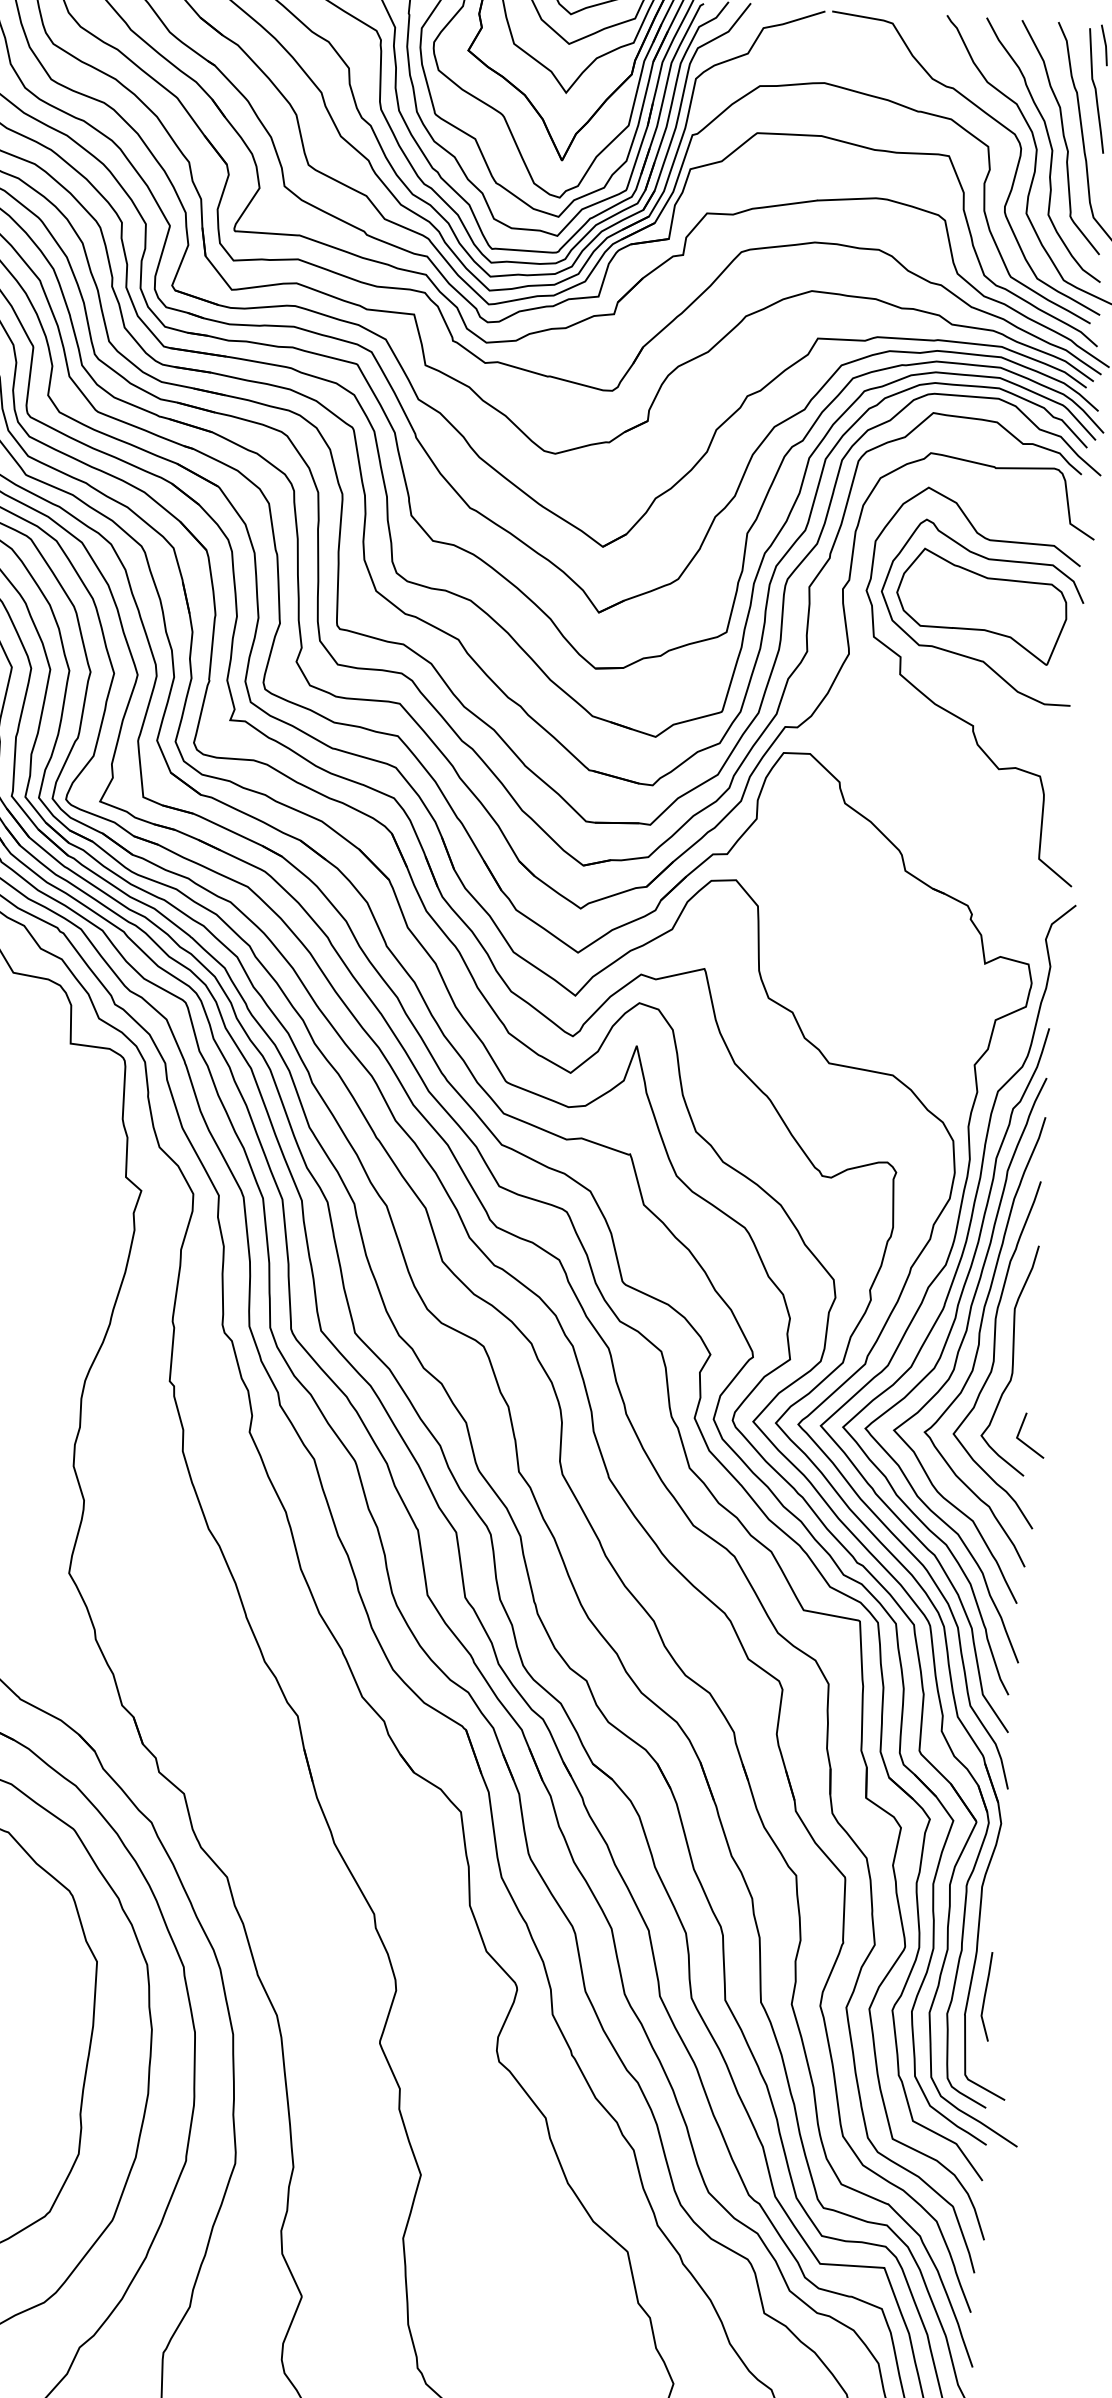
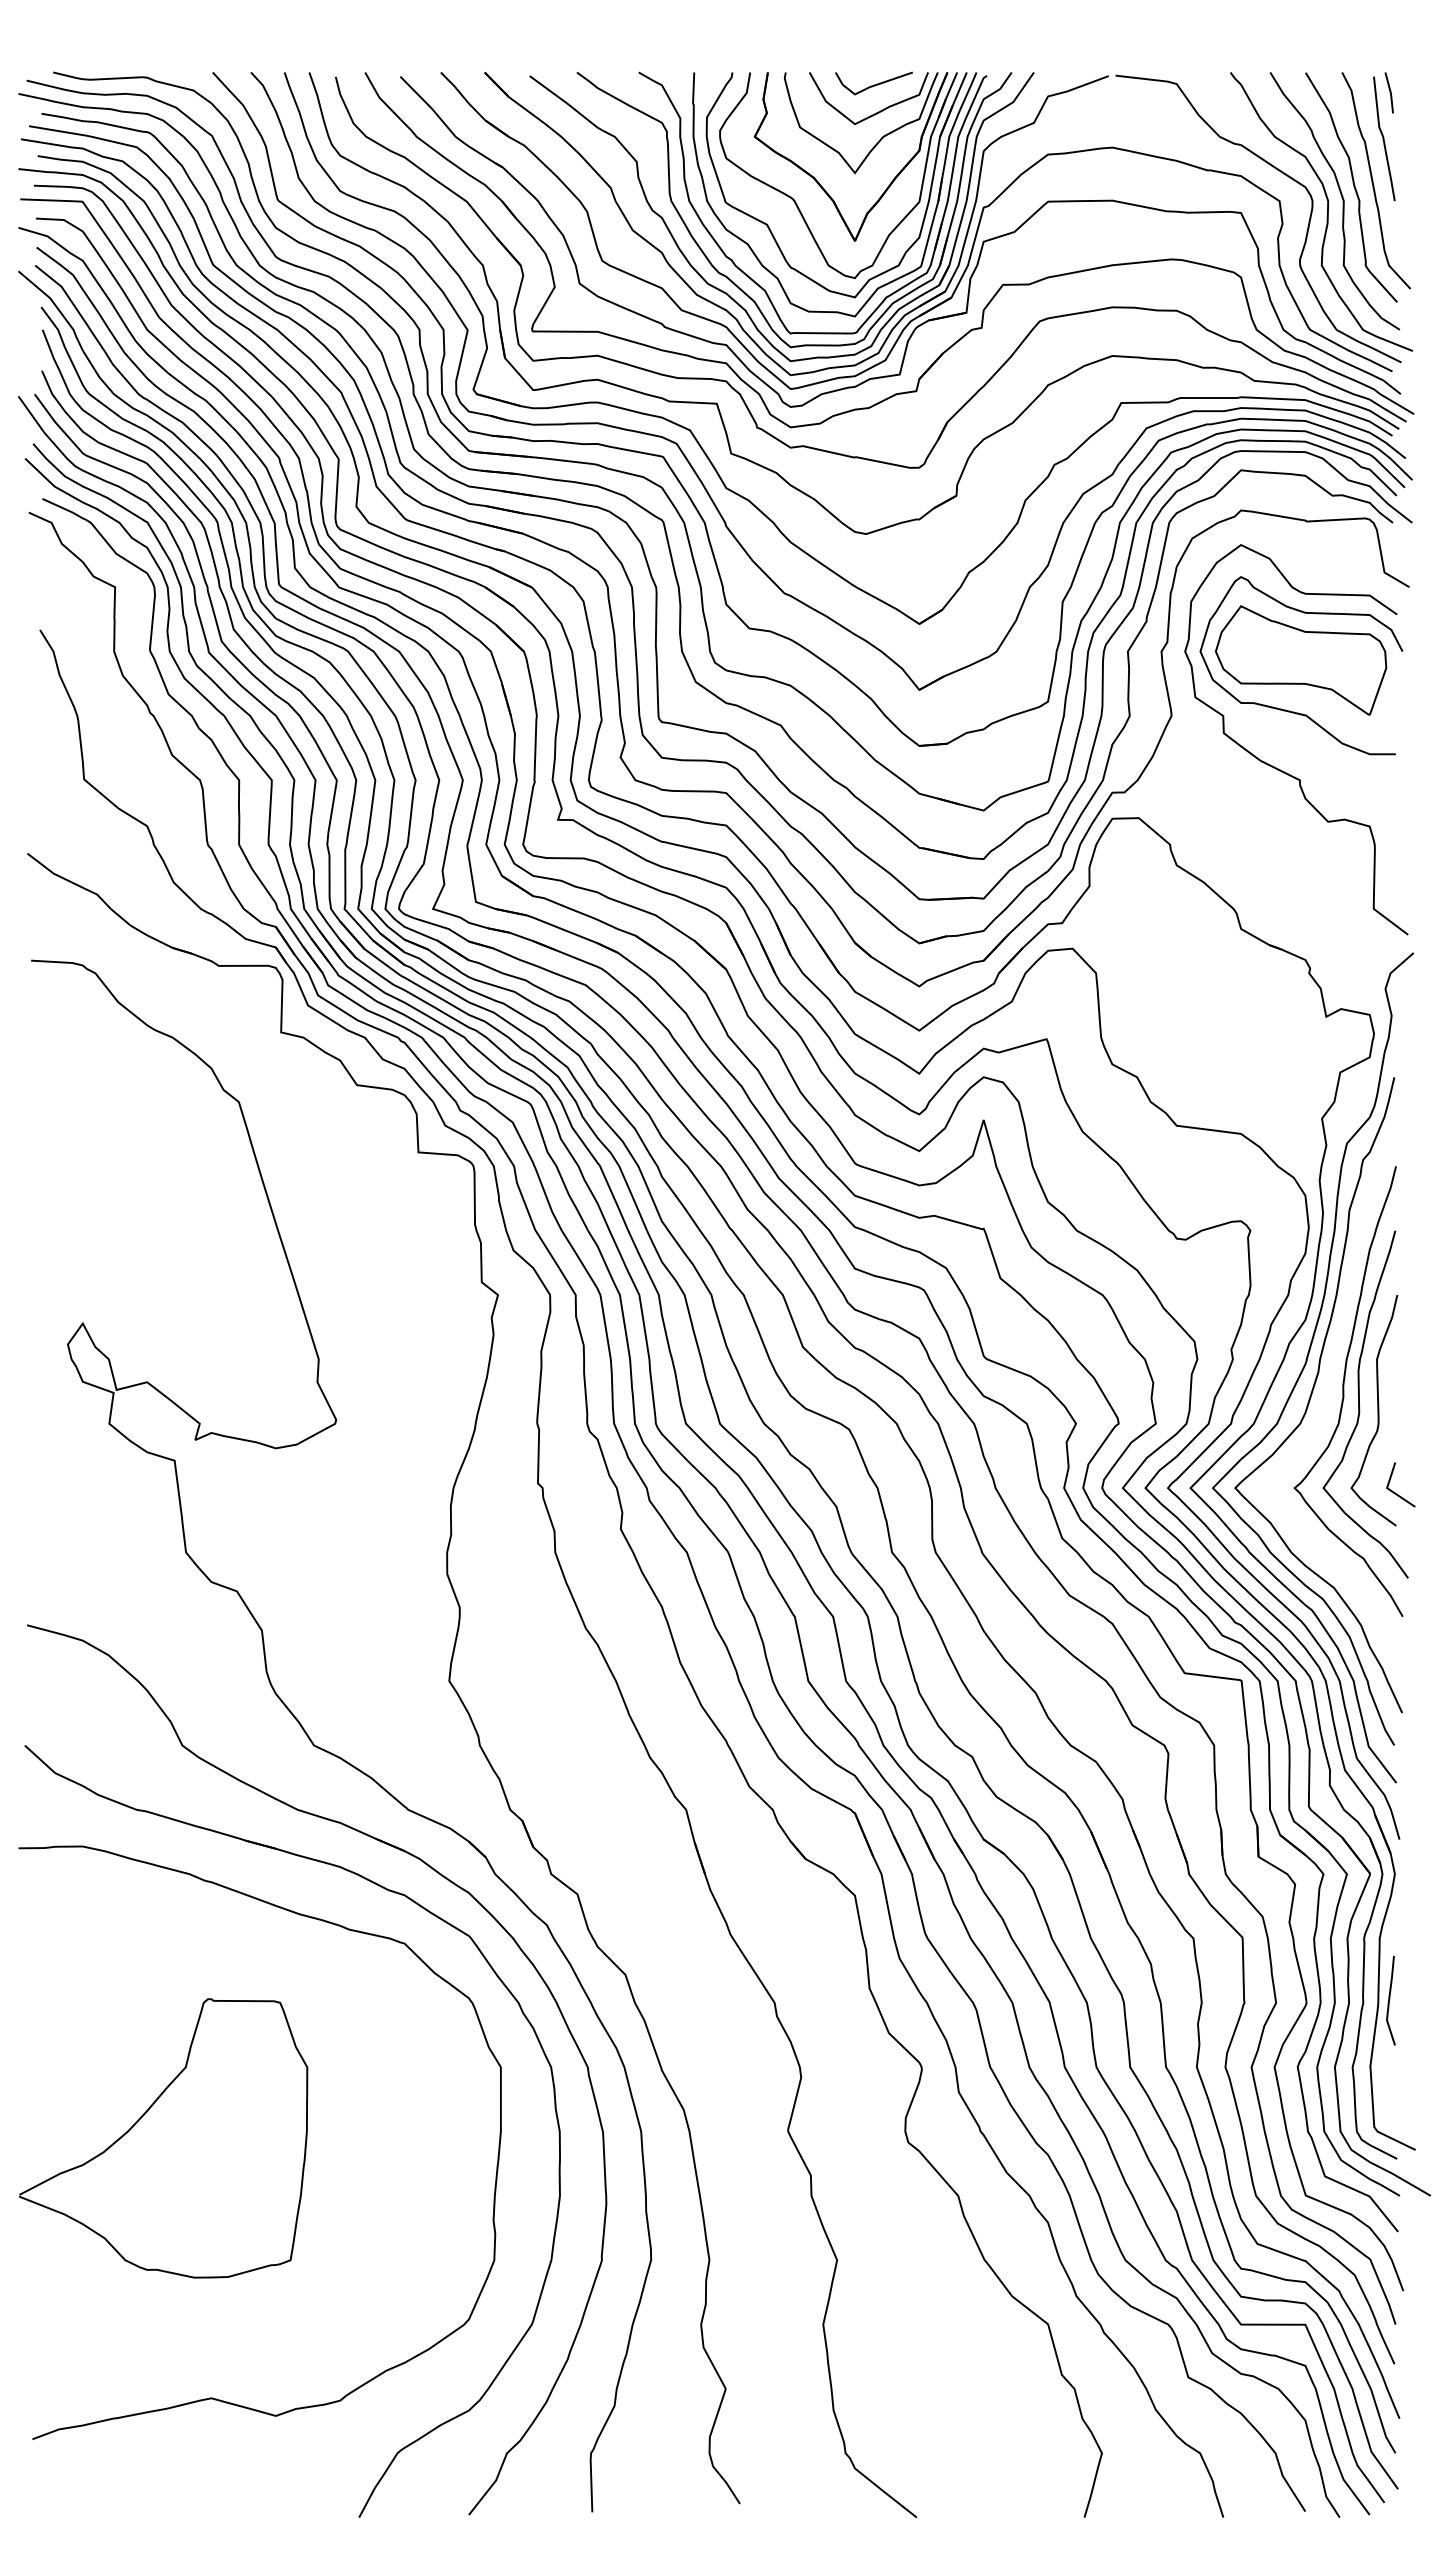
curve: (965, 1336) -> (1329, 1390), removed
line: (986, 1995) -> (1390, 1999), moved

